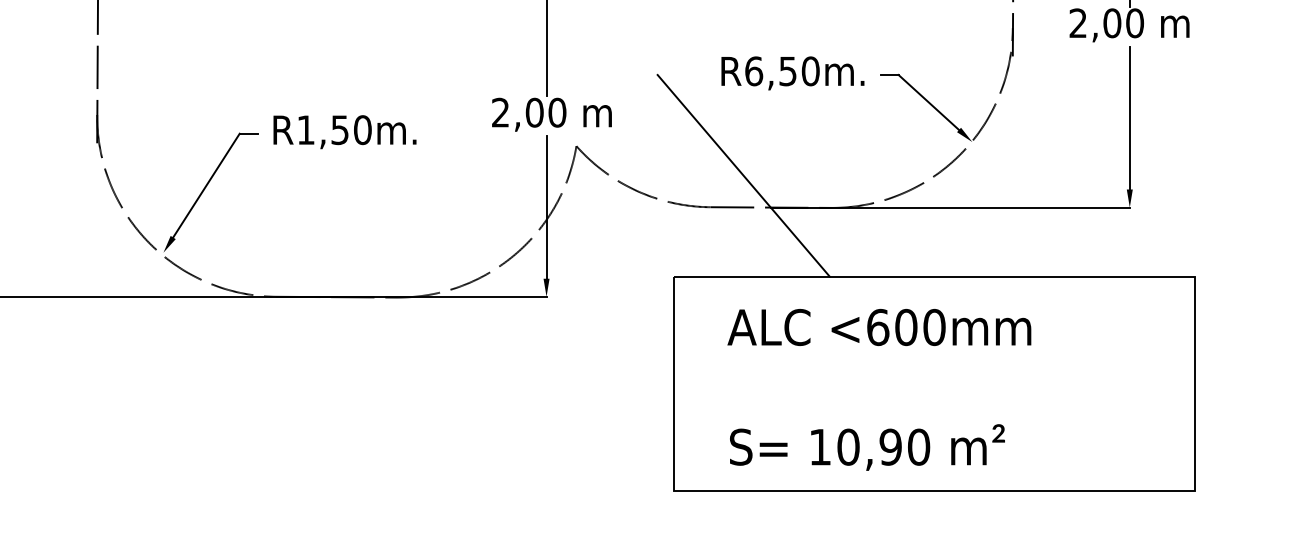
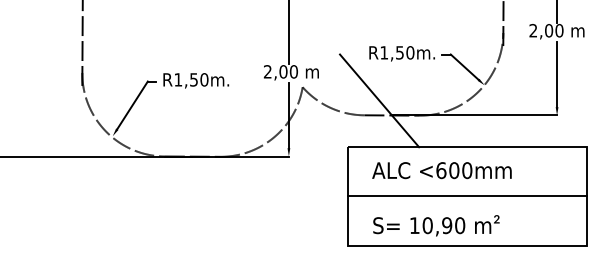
text: (754, 70) -> (384, 52), R6,50m. -> R1,50m.
line: (932, 383) -> (466, 196), added

